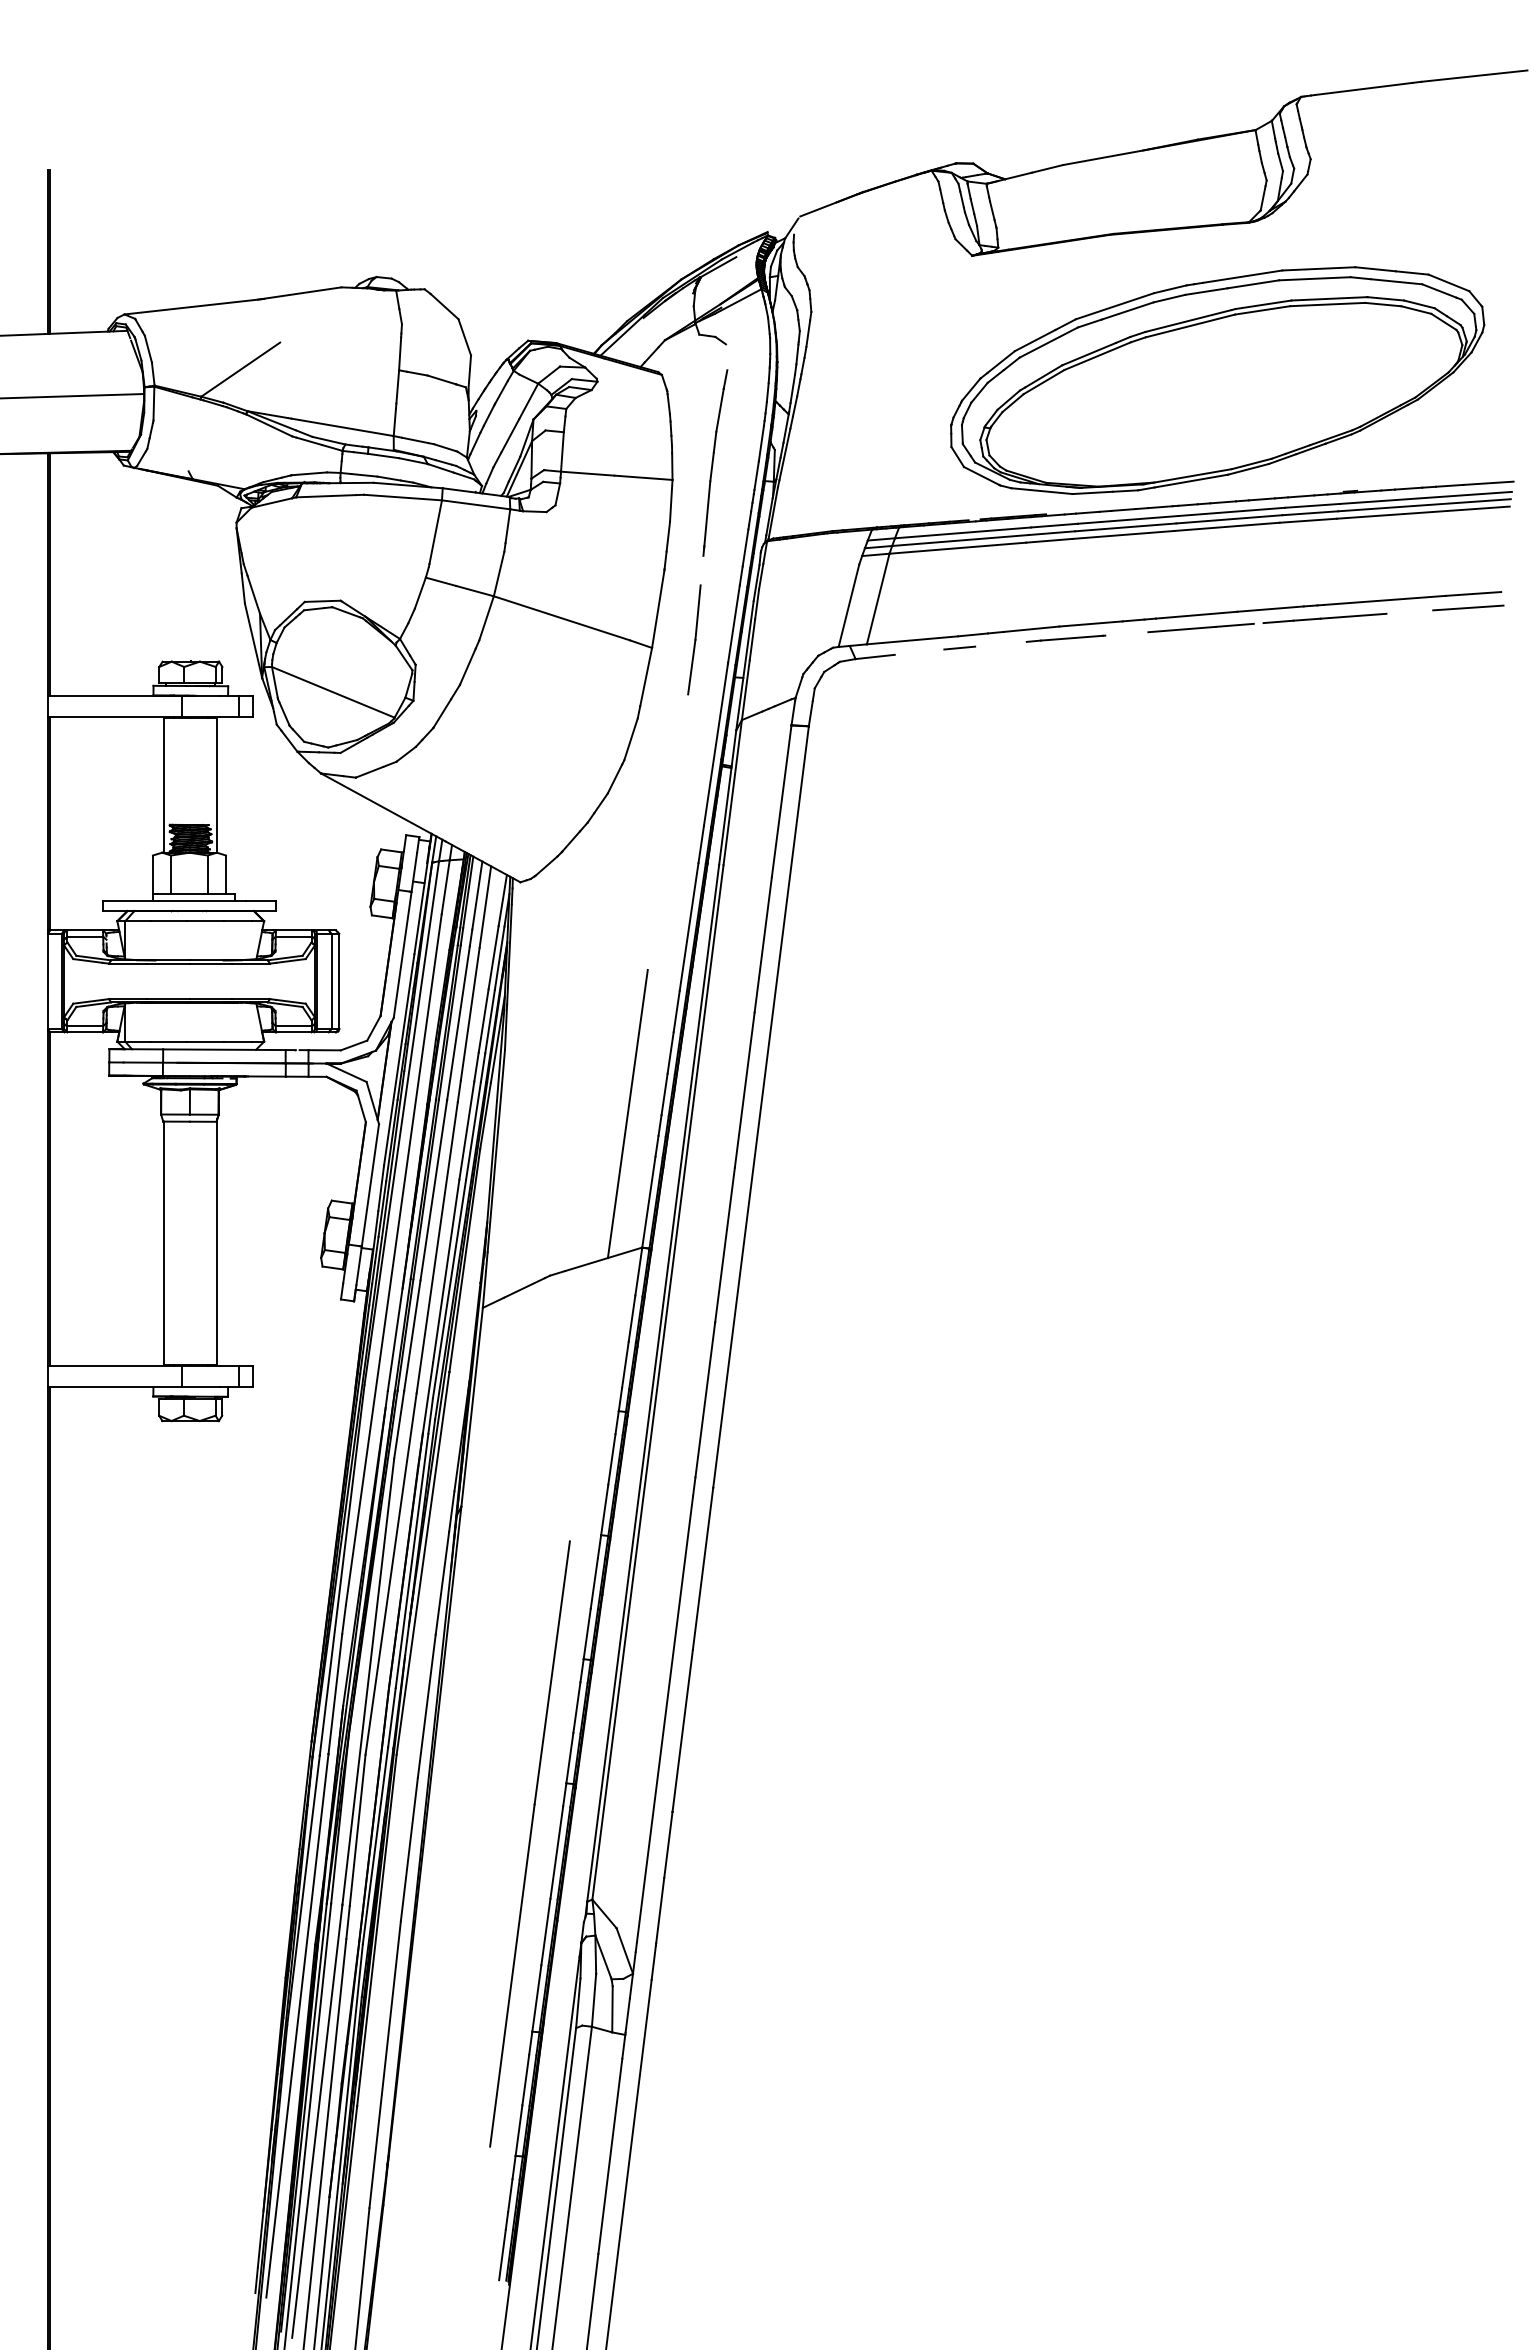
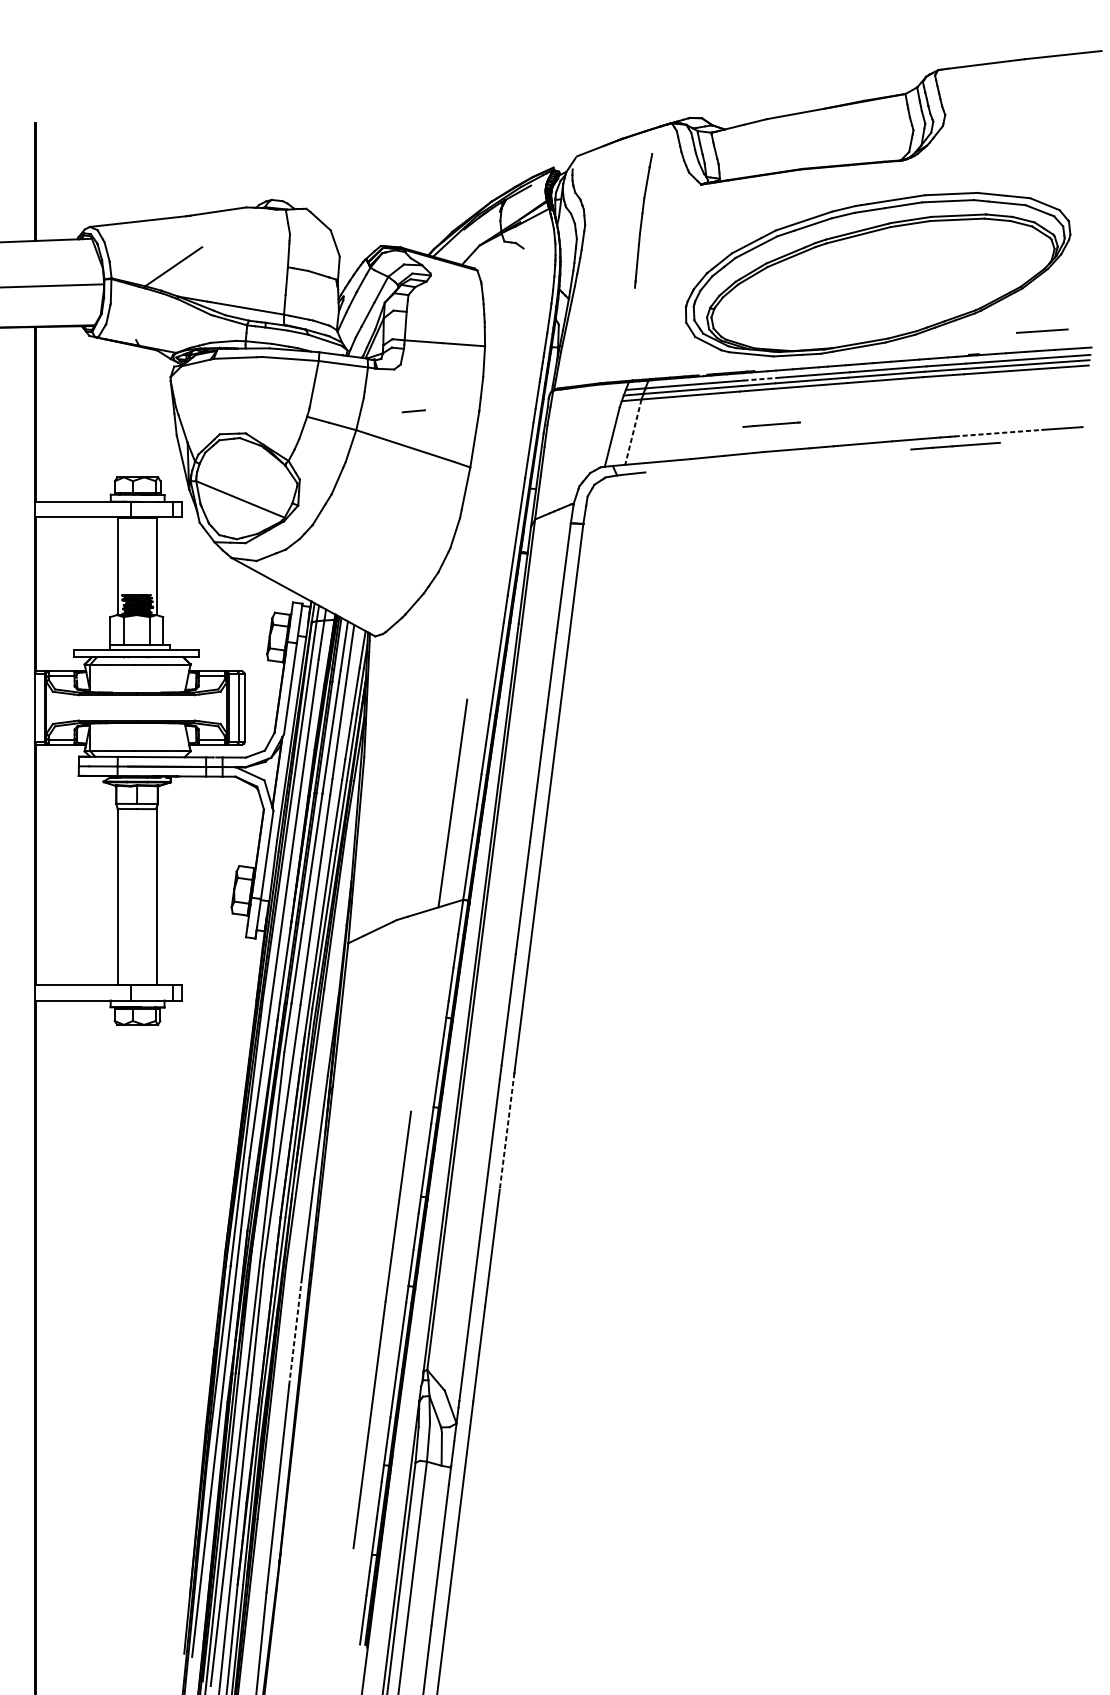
part: (715, 462) -> (643, 220), moved
line: (1054, 525) -> (760, 379), solid -> dashed
line: (878, 599) -> (633, 432), solid -> dashed
line: (1384, 600) -> (998, 433), solid -> dashed
line: (1468, 607) -> (1042, 330), moved
line: (1200, 628) -> (865, 453), removed
line: (1065, 638) -> (771, 424), moved
part: (694, 639) -> (500, 461), removed
line: (959, 647) -> (413, 410), moved
line: (703, 1568) -> (507, 1131), solid -> dashed
line: (409, 1849) -> (295, 1333), solid -> dashed

